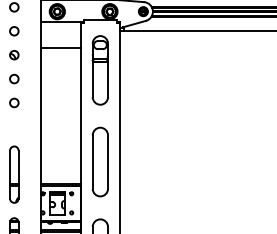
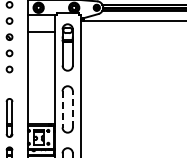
line: (107, 160) -> (72, 108), solid -> dashed
line: (92, 162) -> (62, 109), solid -> dashed

